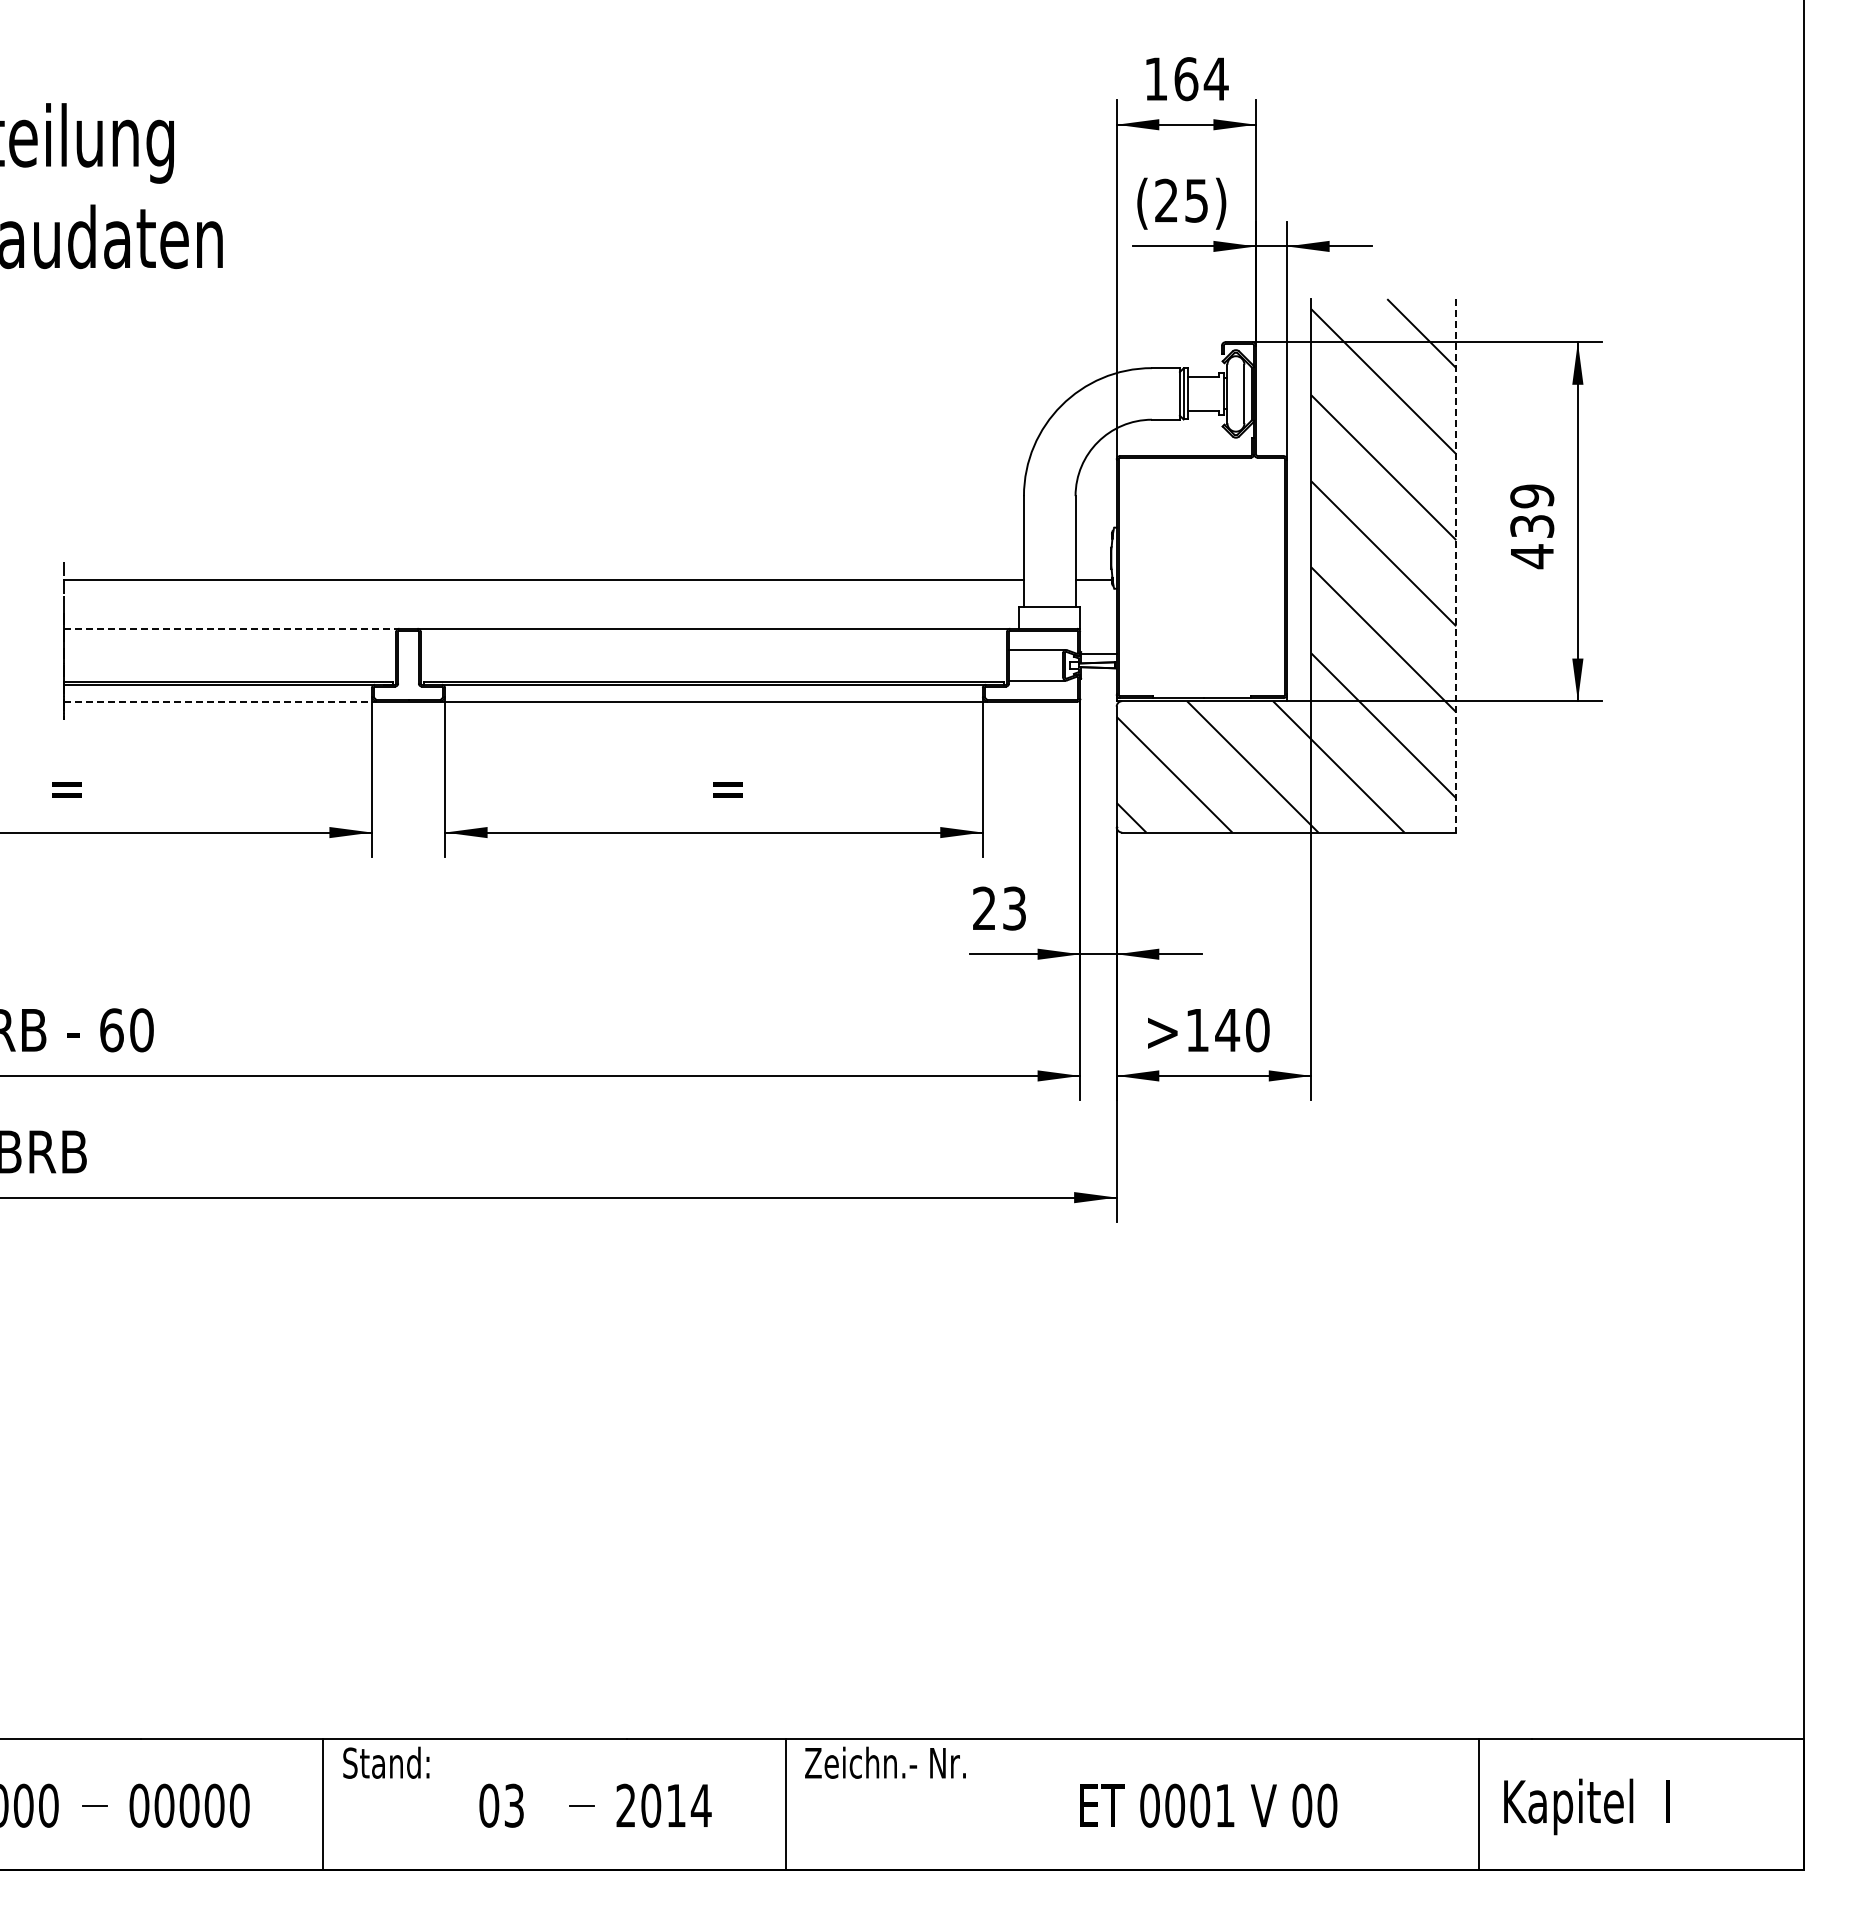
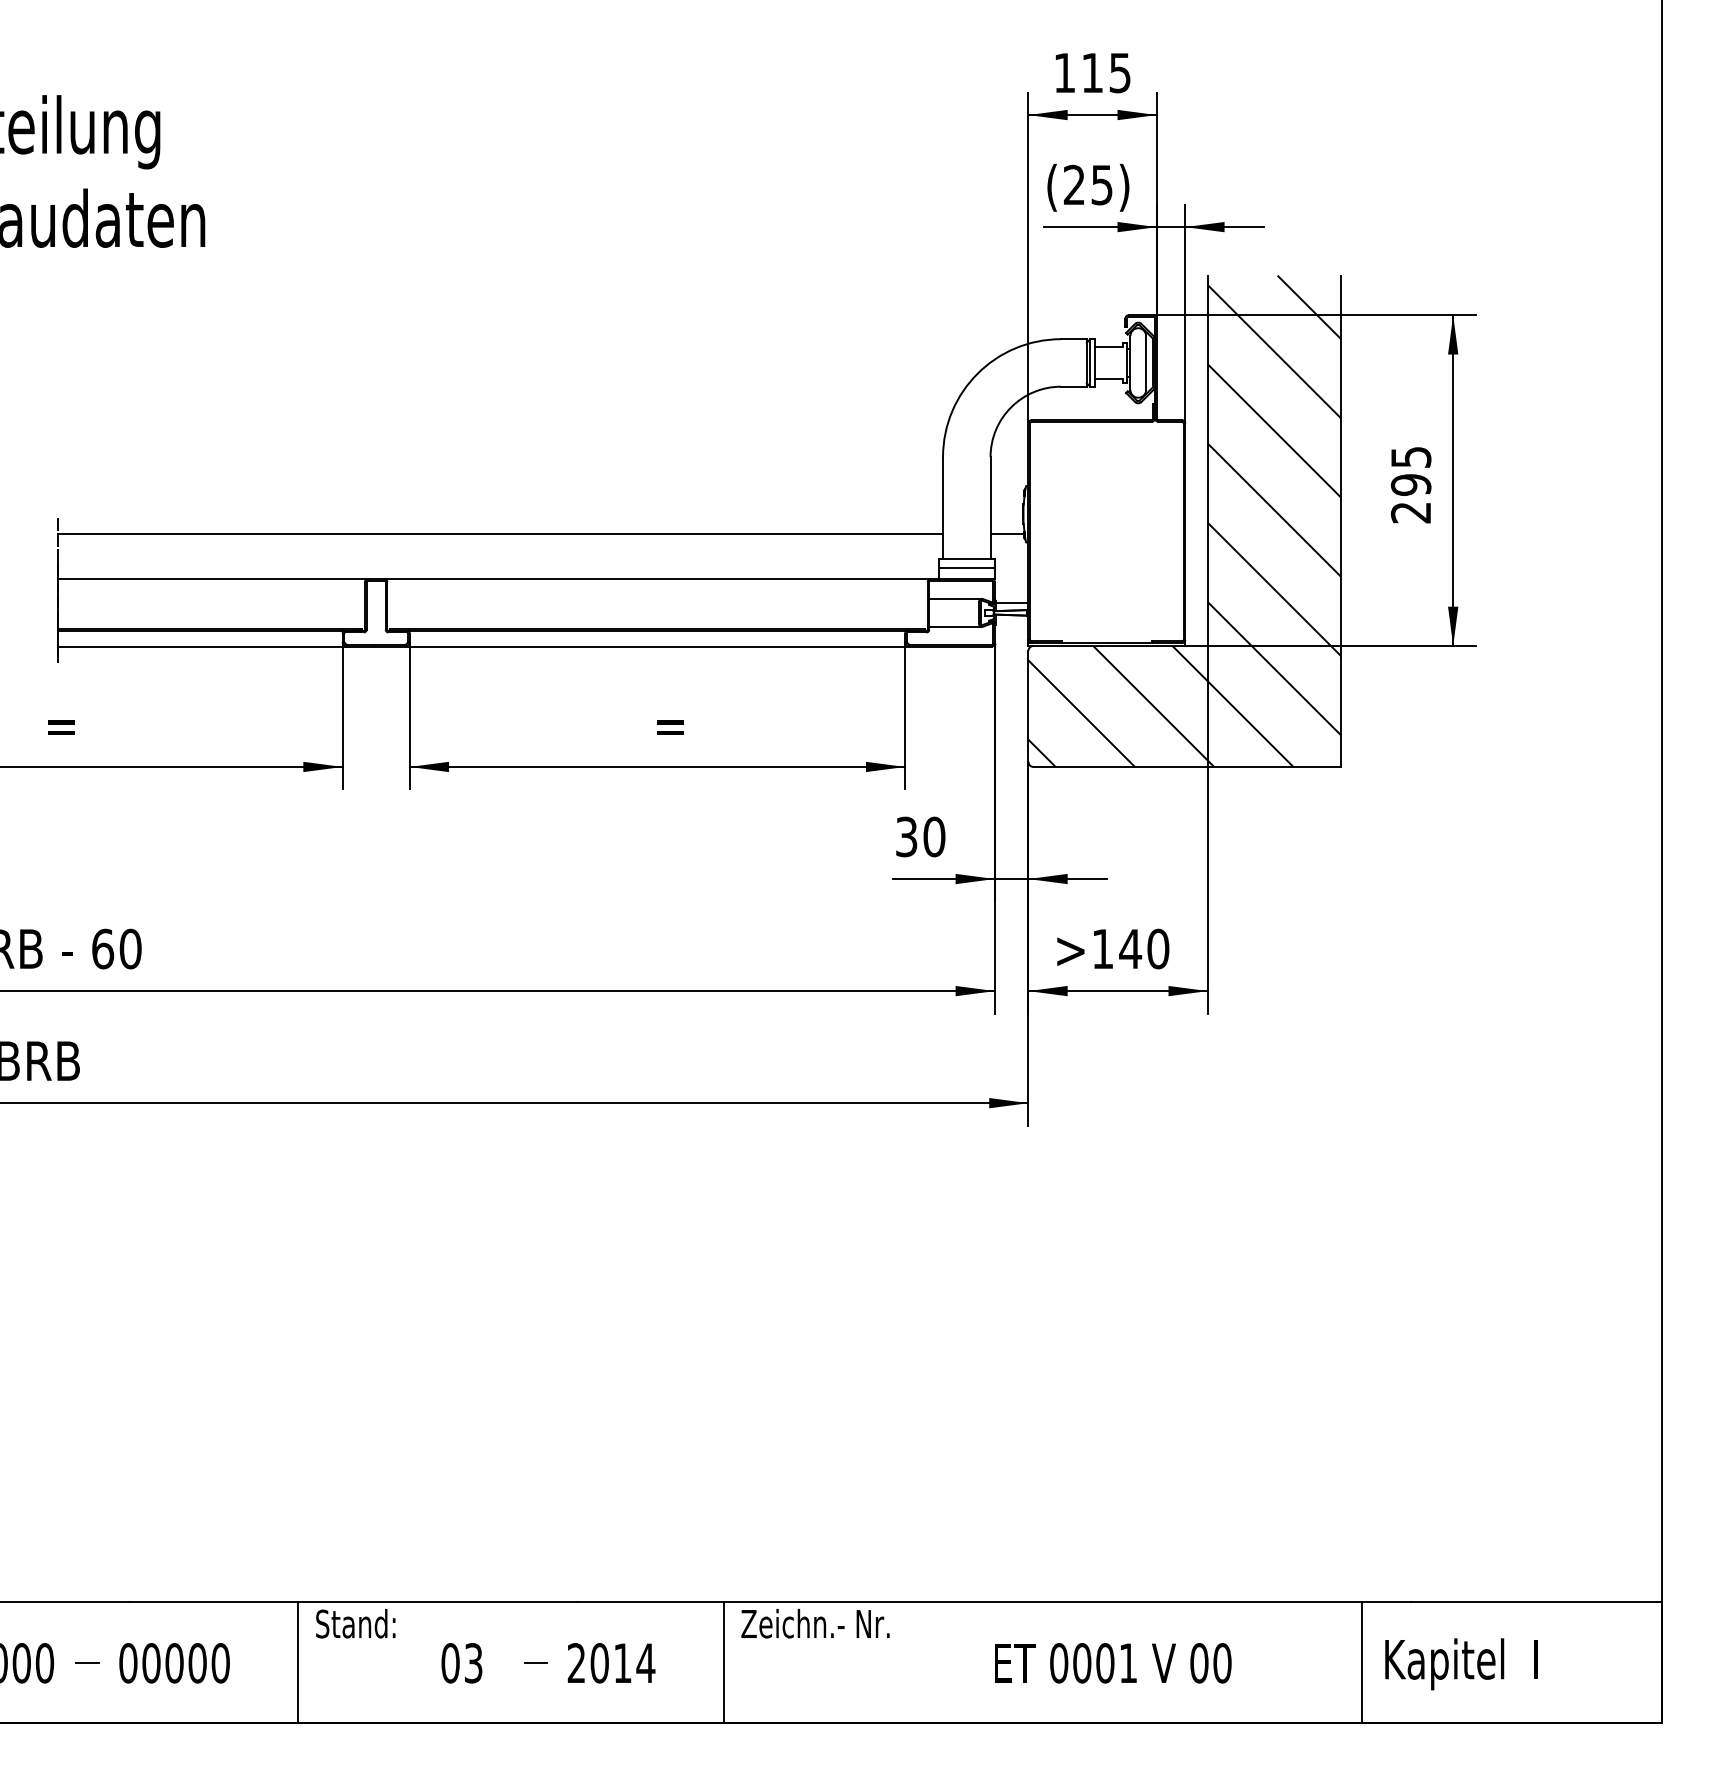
text: (1201, 79) -> (1106, 73), 164 -> 115
text: (1532, 526) -> (1411, 485), 439 -> 295
line: (1456, 565) -> (1341, 520), dashed -> solid
line: (1049, 616) -> (966, 567), added
line: (231, 628) -> (213, 579), dashed -> solid
line: (220, 701) -> (203, 646), dashed -> solid
text: (999, 908) -> (920, 836), 23 -> 30

